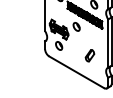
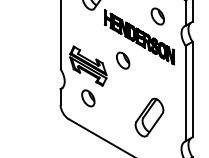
part: (89, 55) -> (148, 117), size x1.67

